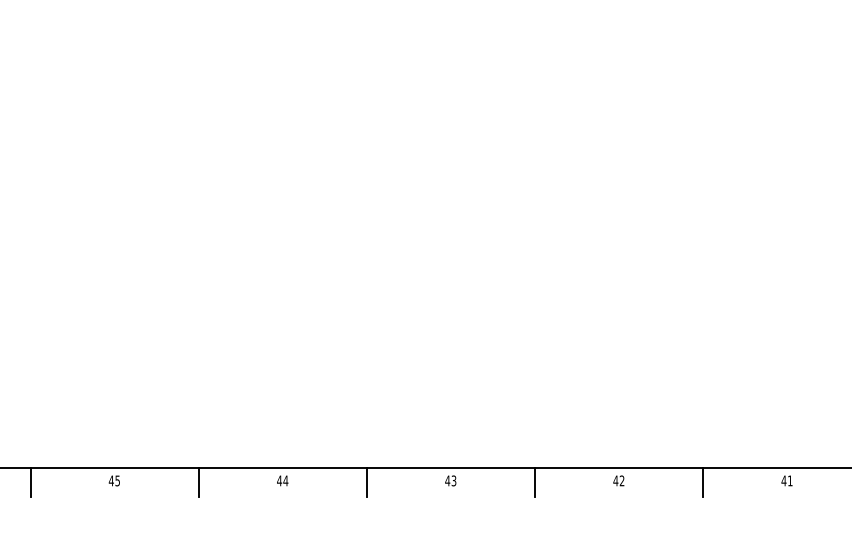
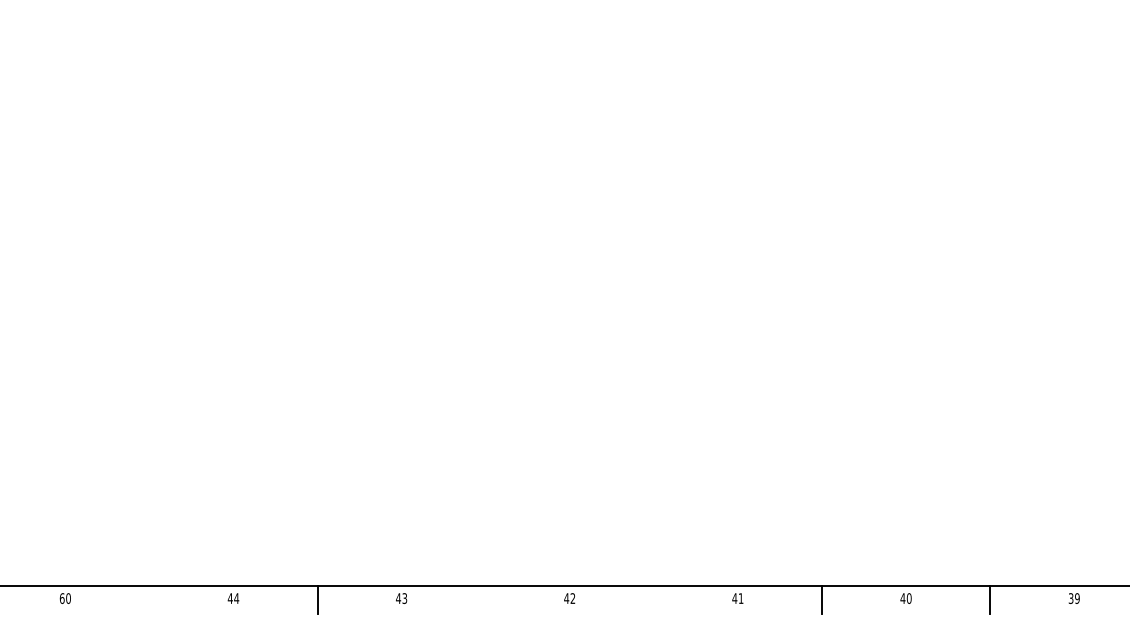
text: (113, 480) -> (64, 598), 45 -> 60
line: (198, 481) -> (149, 599), removed
line: (535, 481) -> (486, 599), removed
line: (703, 481) -> (654, 599), removed

